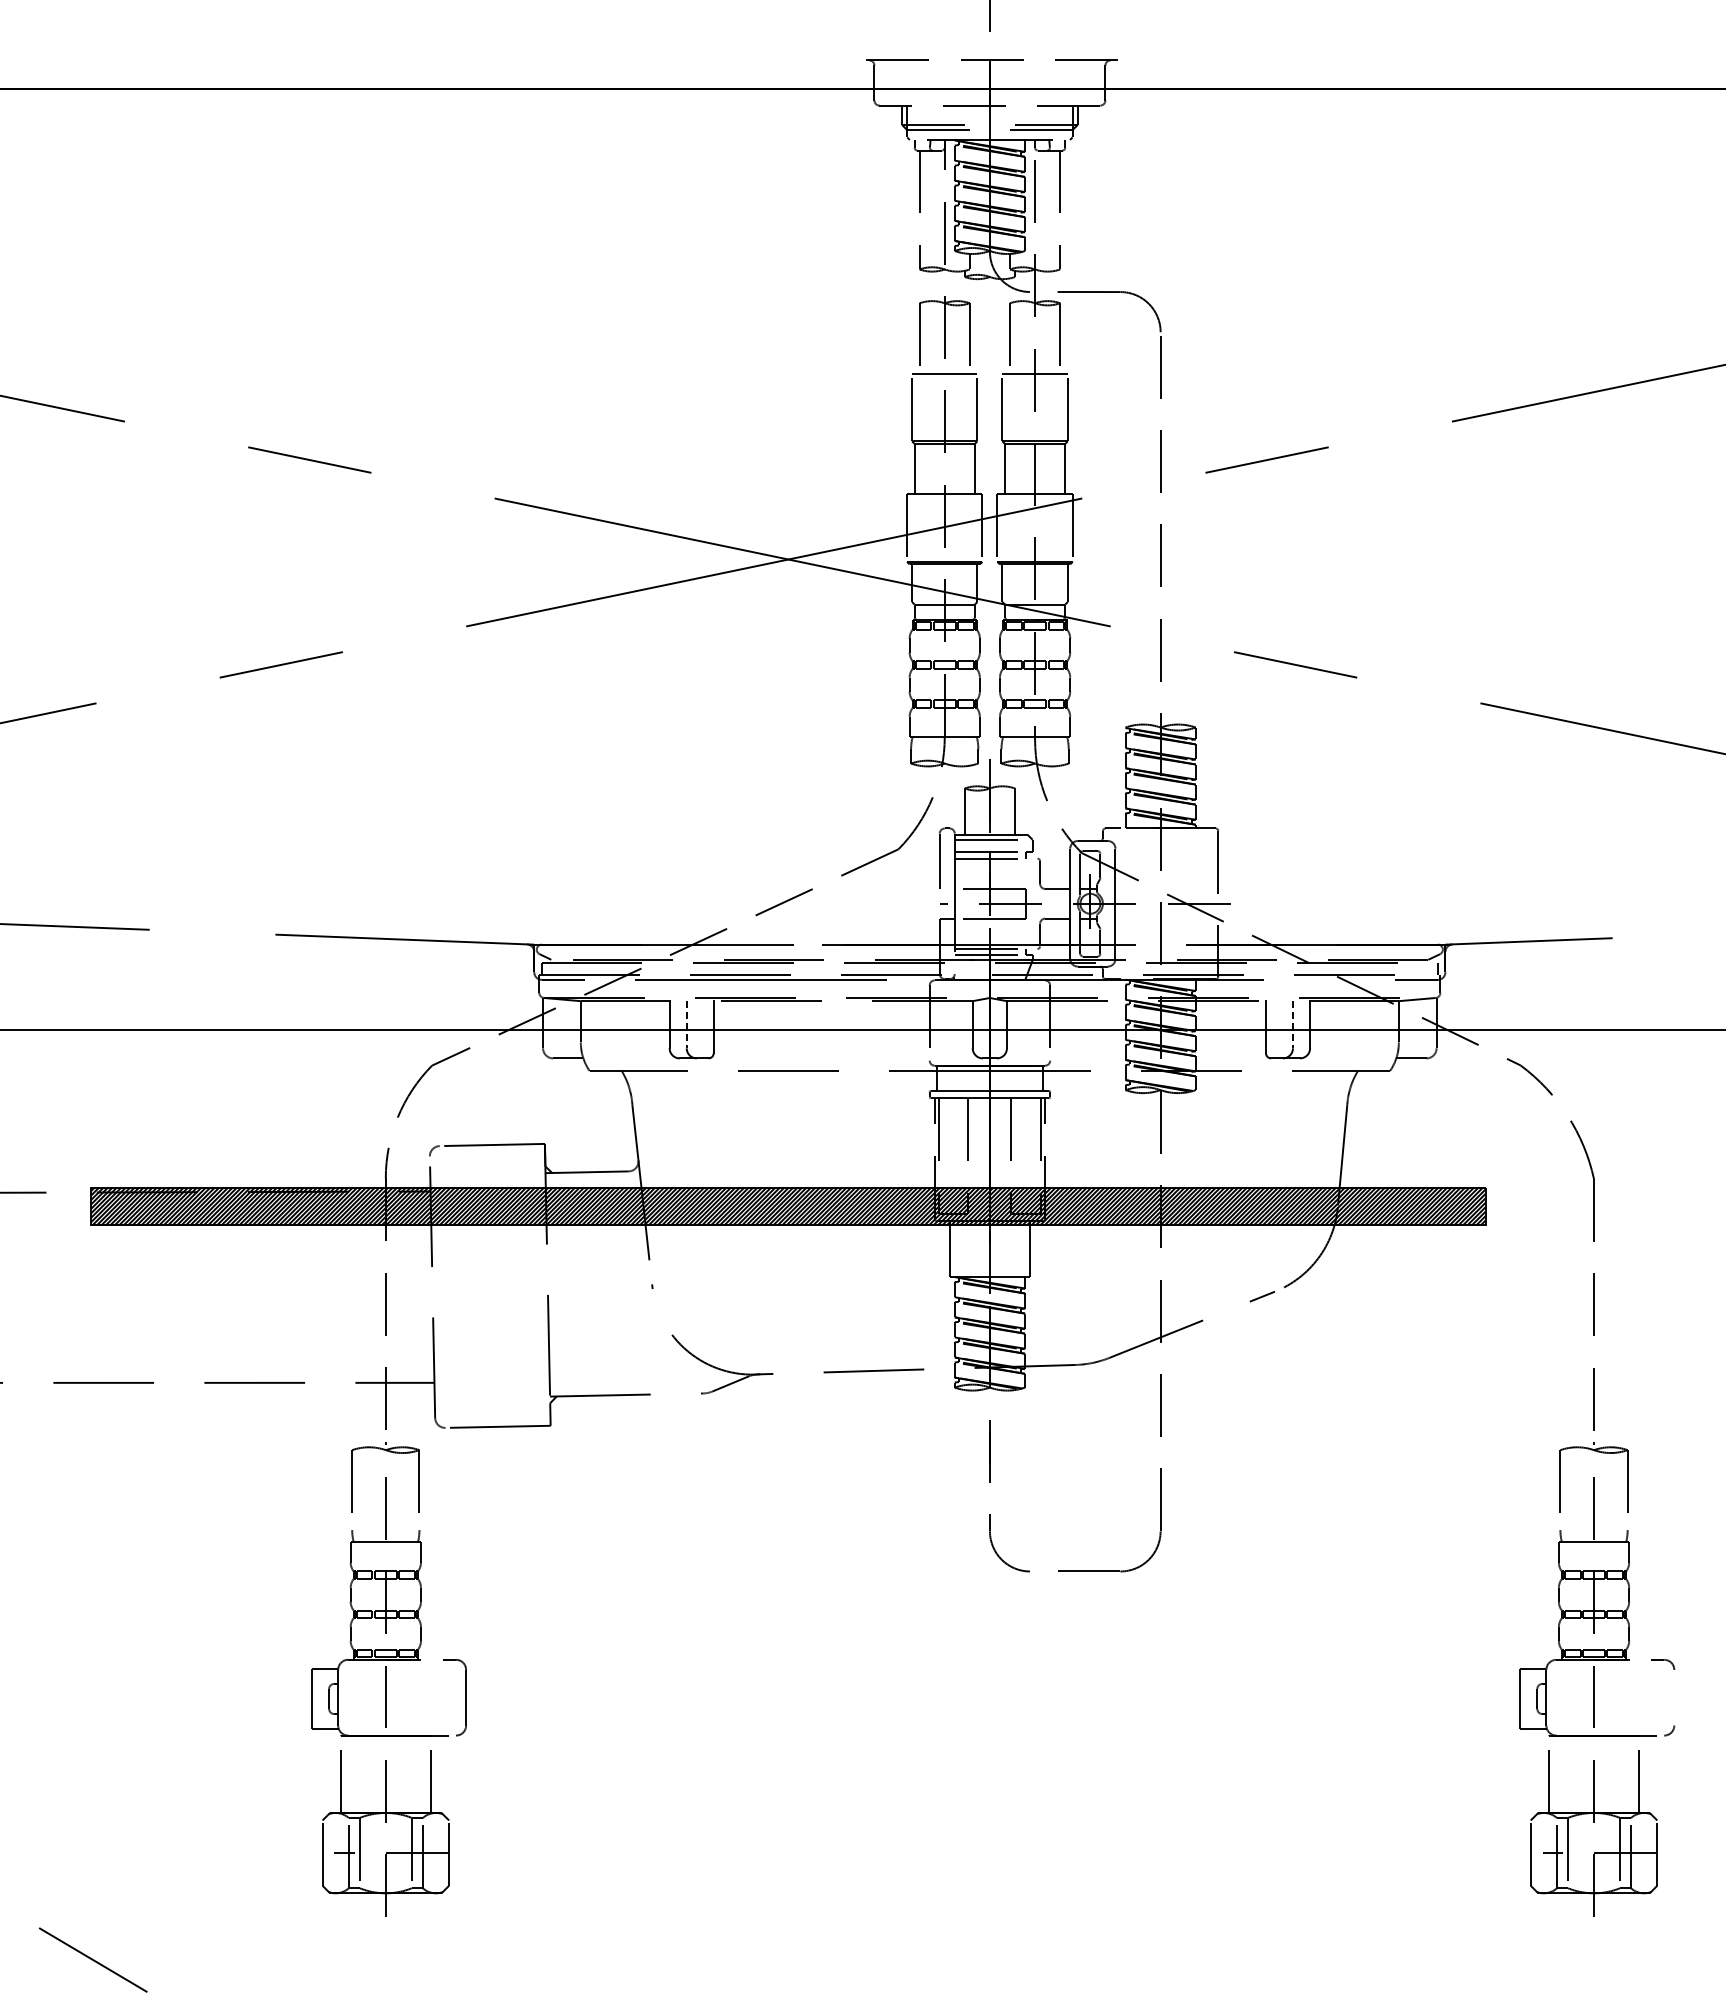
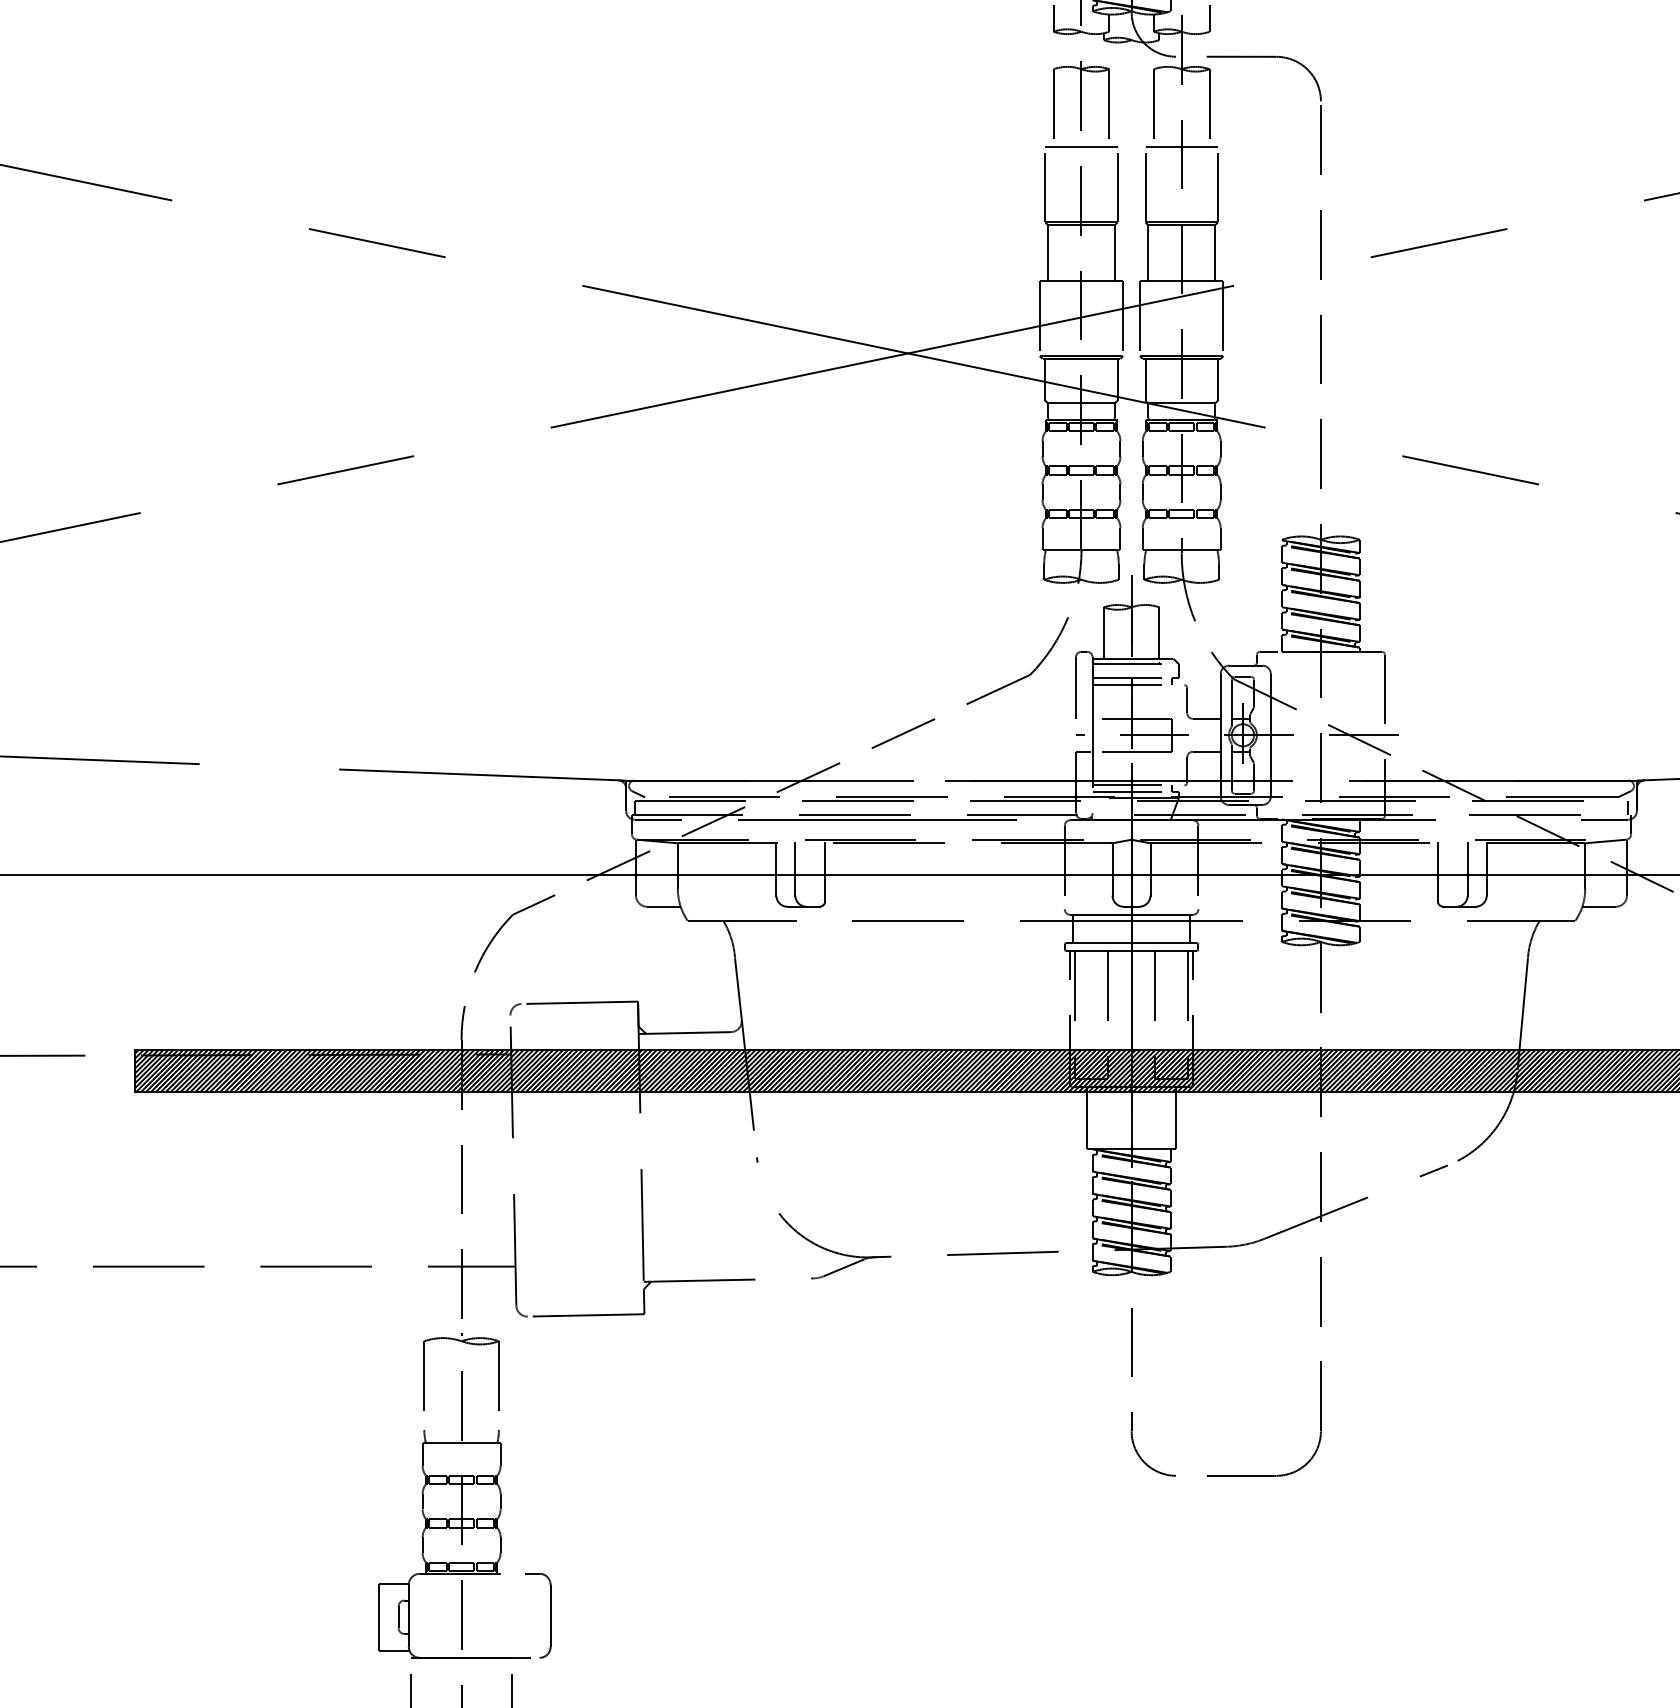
line: (686, 1024) -> (795, 869), dashed -> solid
line: (1292, 1024) -> (1467, 869), dashed -> solid

